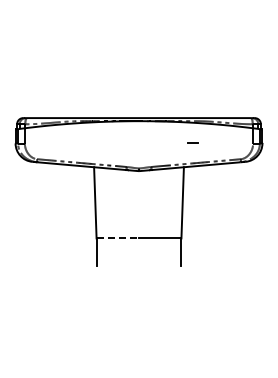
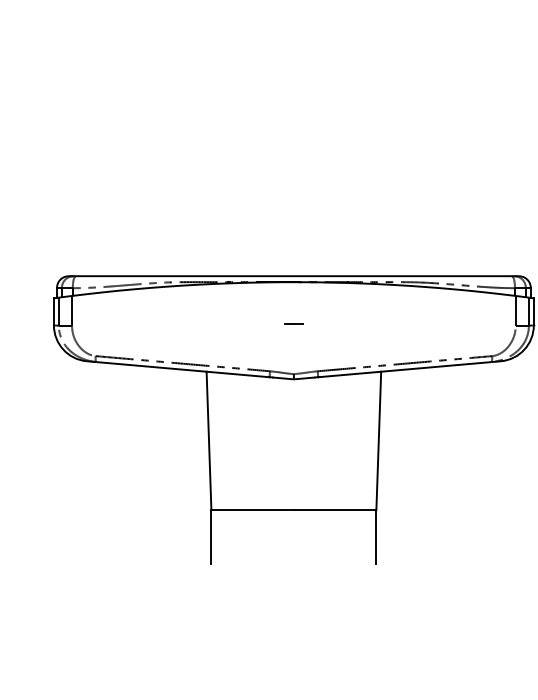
line: (192, 142) -> (292, 323), moved
line: (118, 238) -> (254, 510), dashed -> solid

